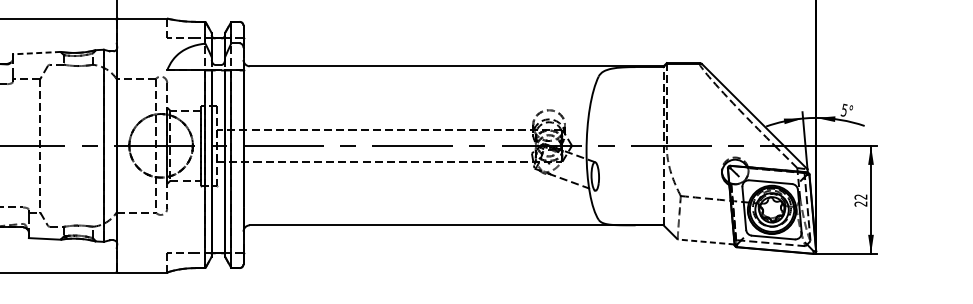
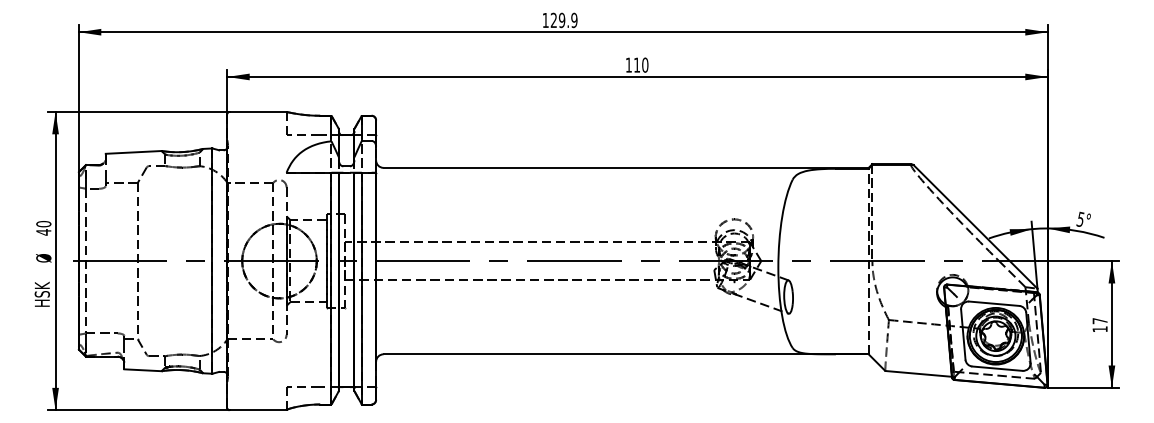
line: (36, 53) -> (133, 152), dashed -> solid
text: (860, 200) -> (1099, 325), 22 -> 17
line: (706, 241) -> (918, 373), dashed -> solid

